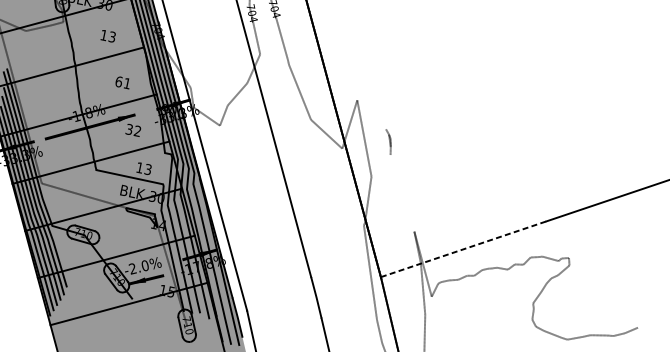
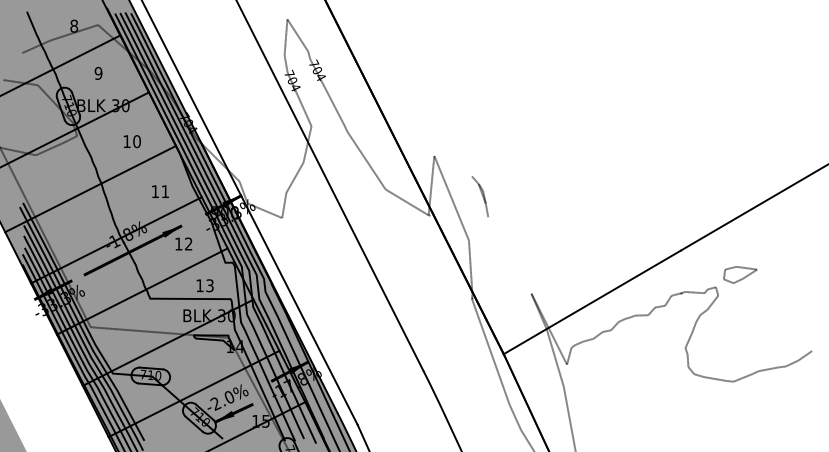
text: (111, 36) -> (136, 141), 13 -> 10
text: (119, 81) -> (155, 191), 61 -> 11
text: (129, 129) -> (178, 243), 32 -> 12
part: (387, 141) -> (479, 196), size x1.43
line: (463, 249) -> (592, 302), dashed -> solid
part: (591, 251) -> (740, 274), added

